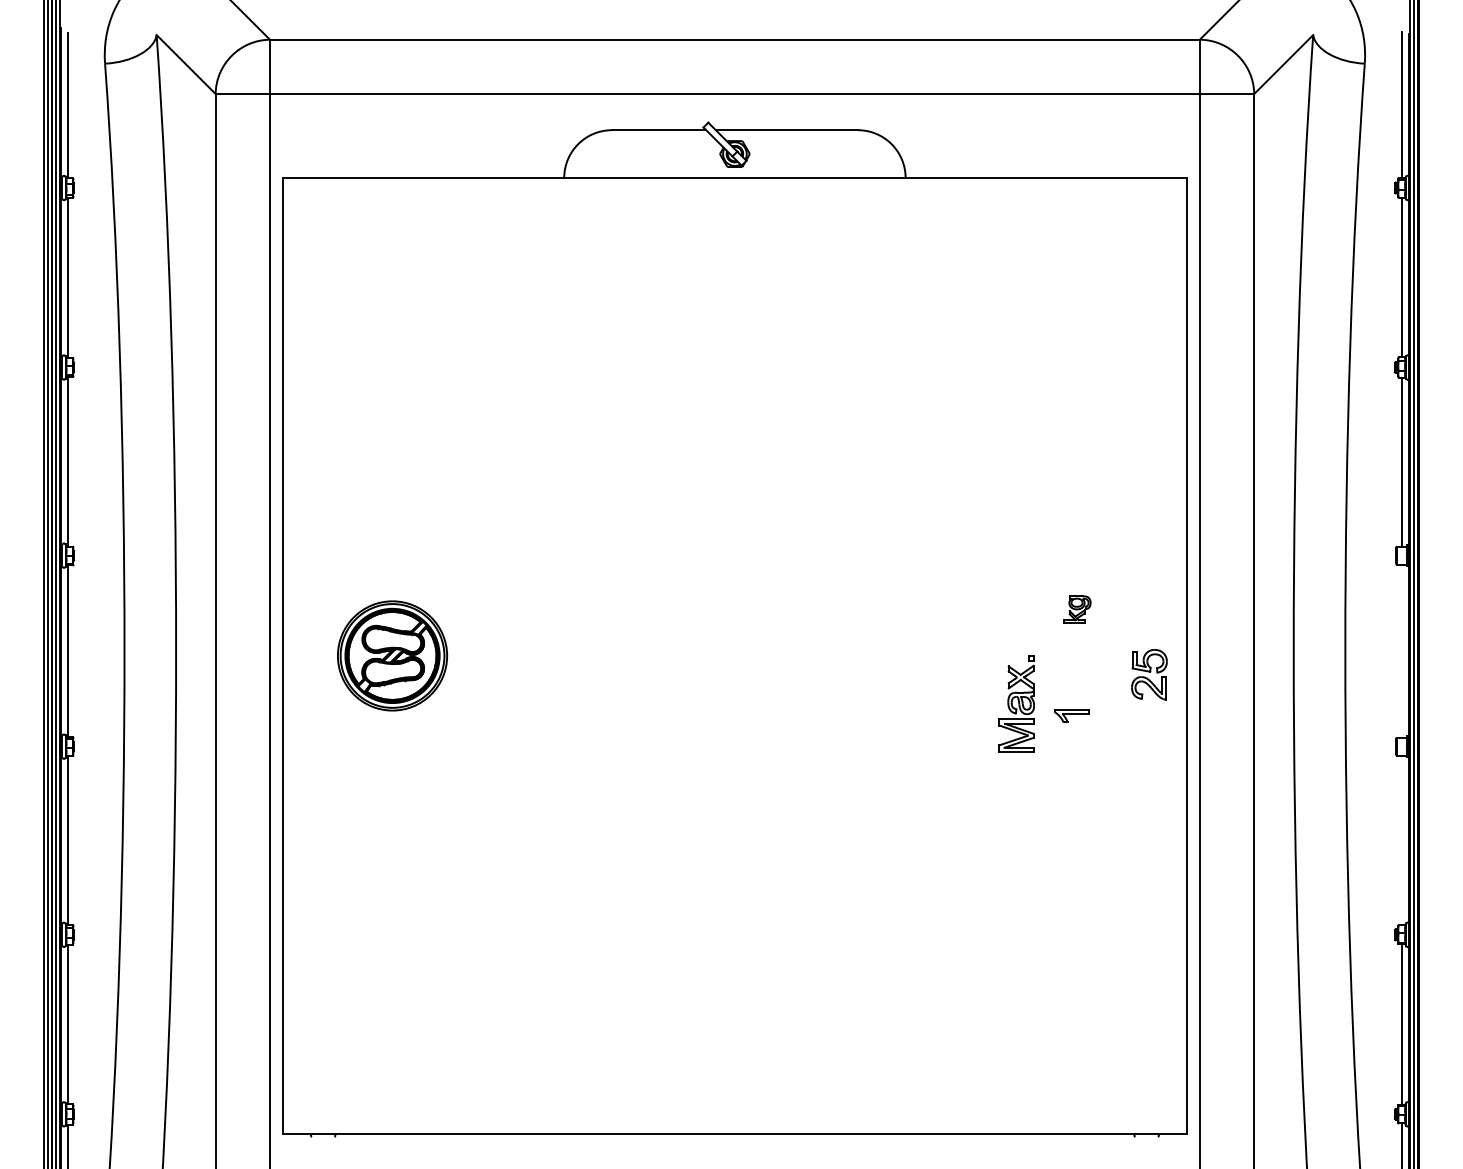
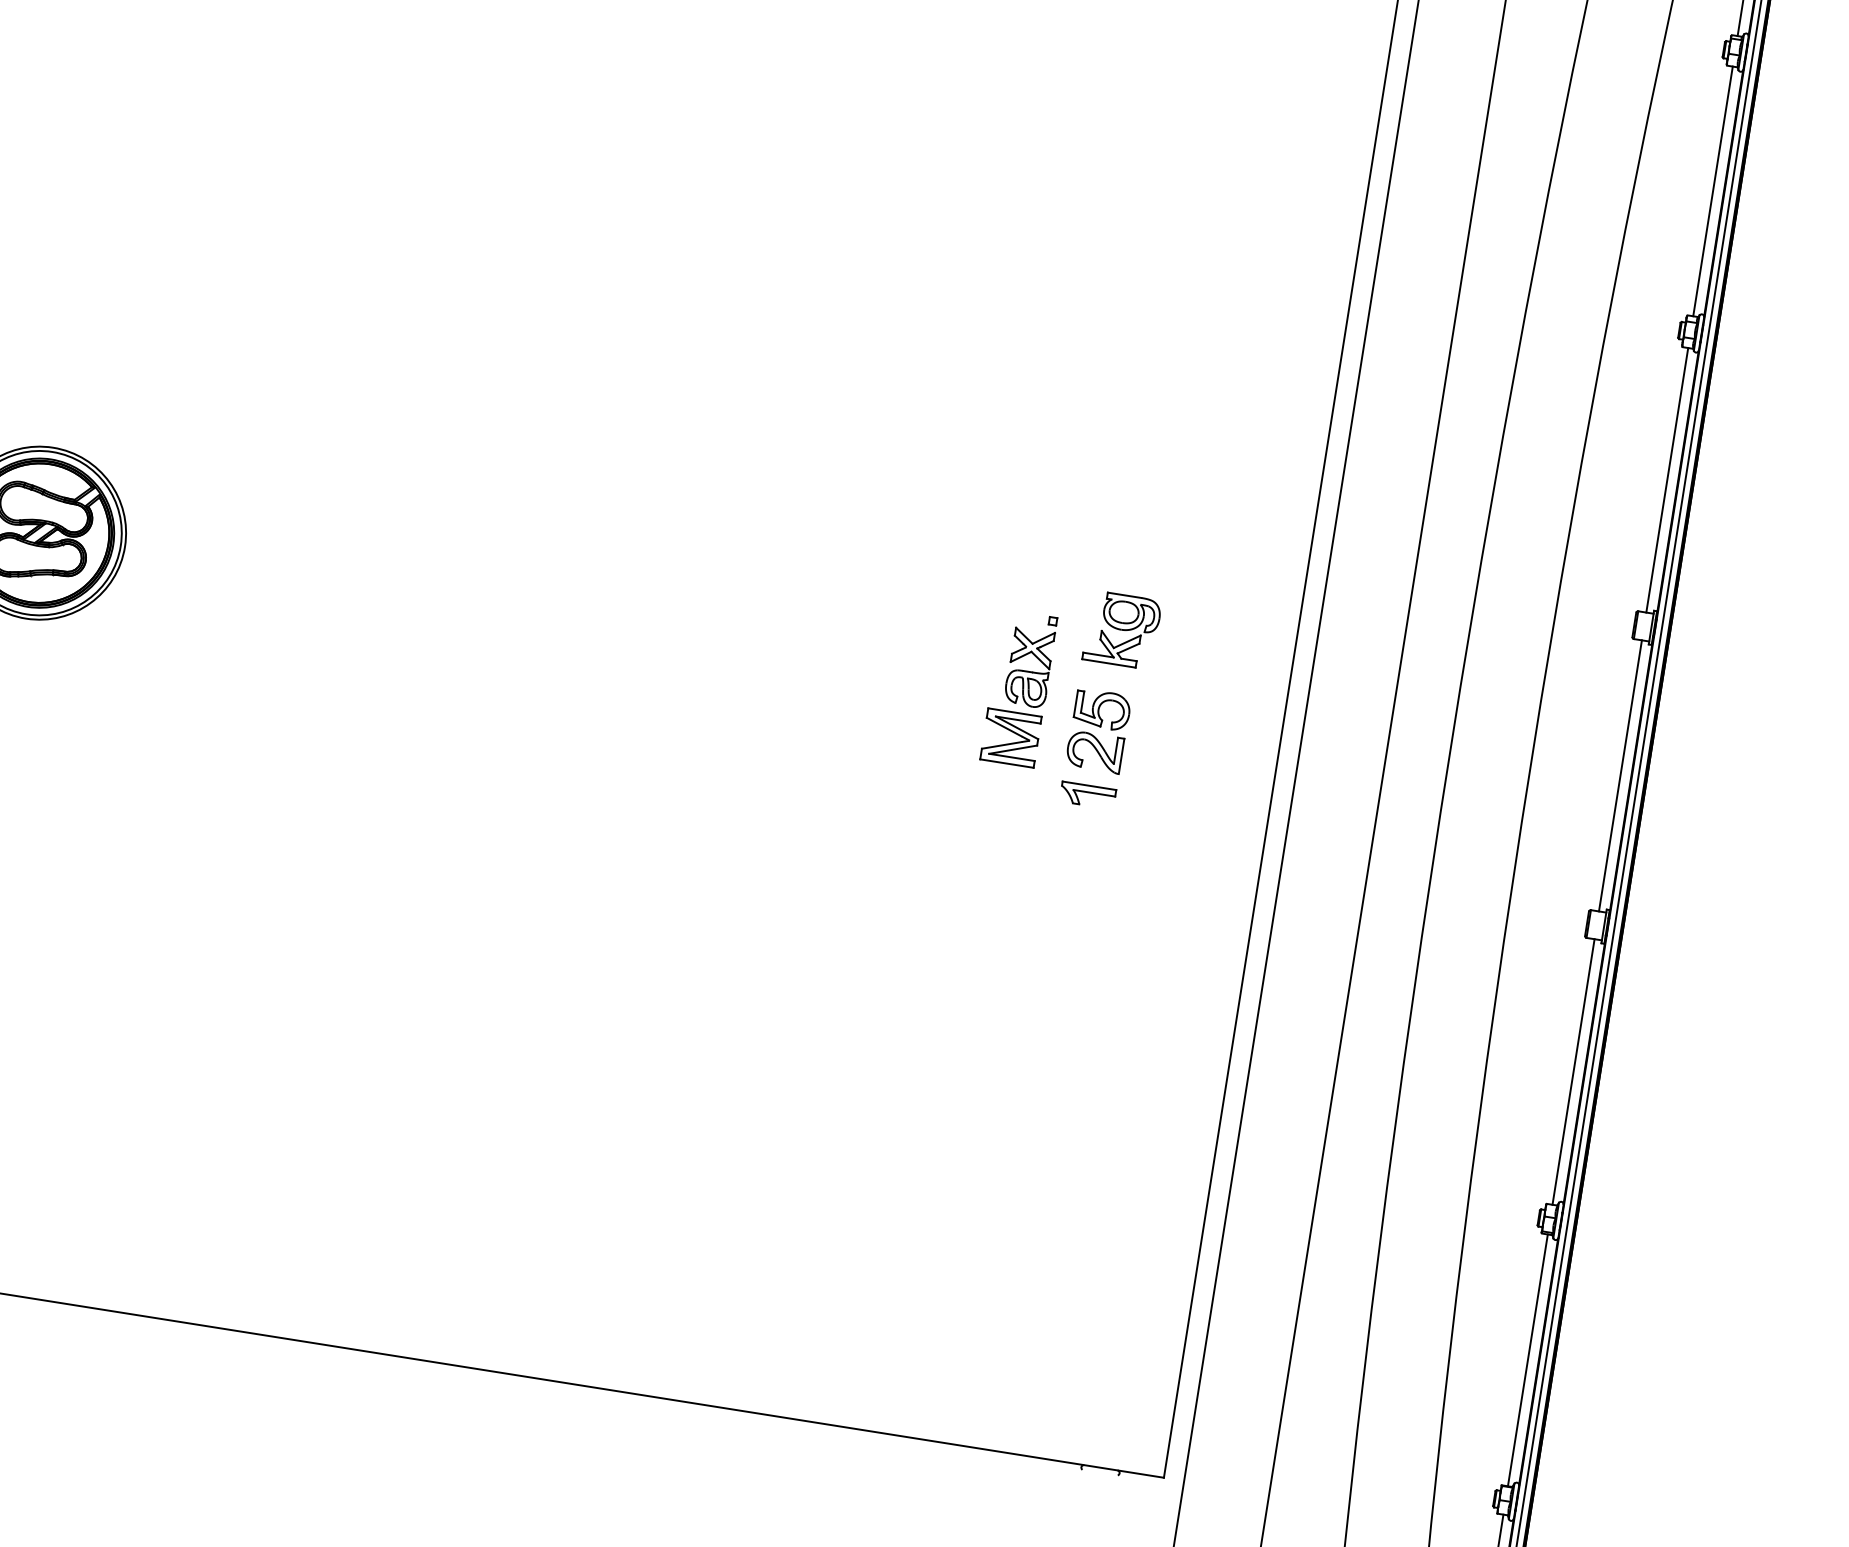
part: (1077, 609) -> (1122, 630), size x1.67
line: (1402, 650) -> (1620, 774), added
part: (1149, 674) -> (1098, 730), moved
part: (1016, 703) -> (1018, 687), moved
line: (1402, 840) -> (1573, 1072), added

